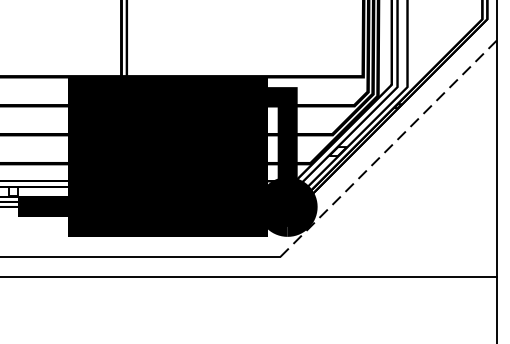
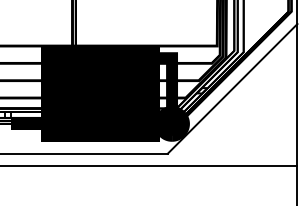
line: (388, 147) -> (232, 88), dashed -> solid

